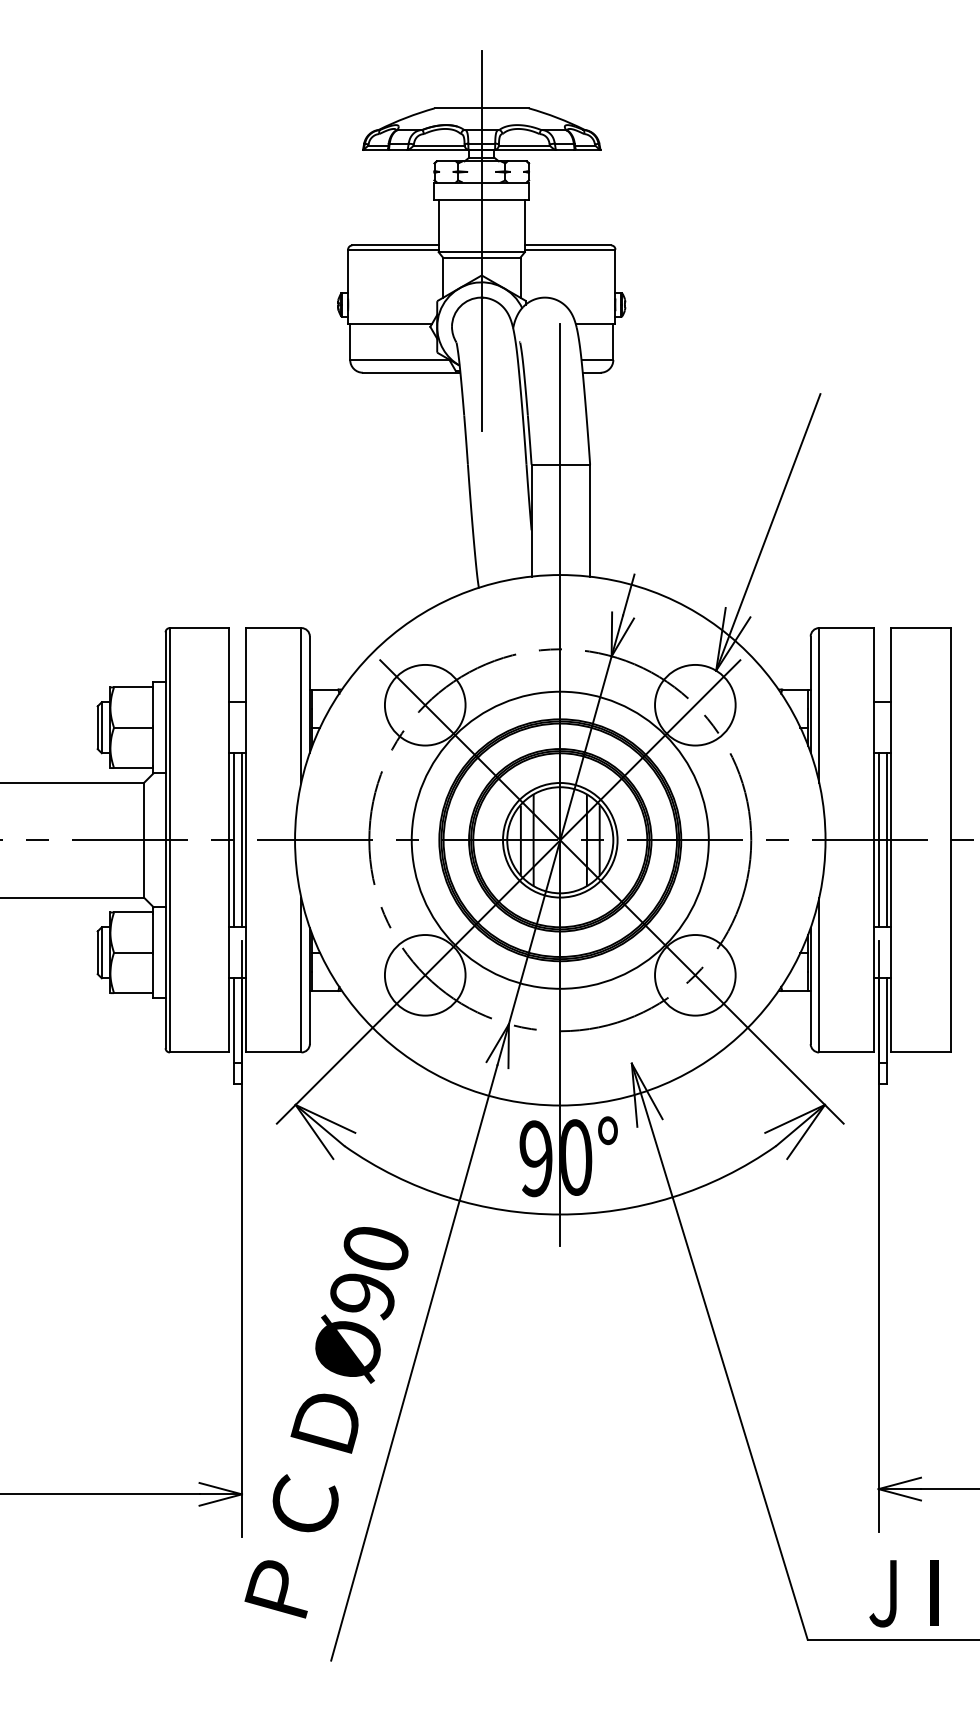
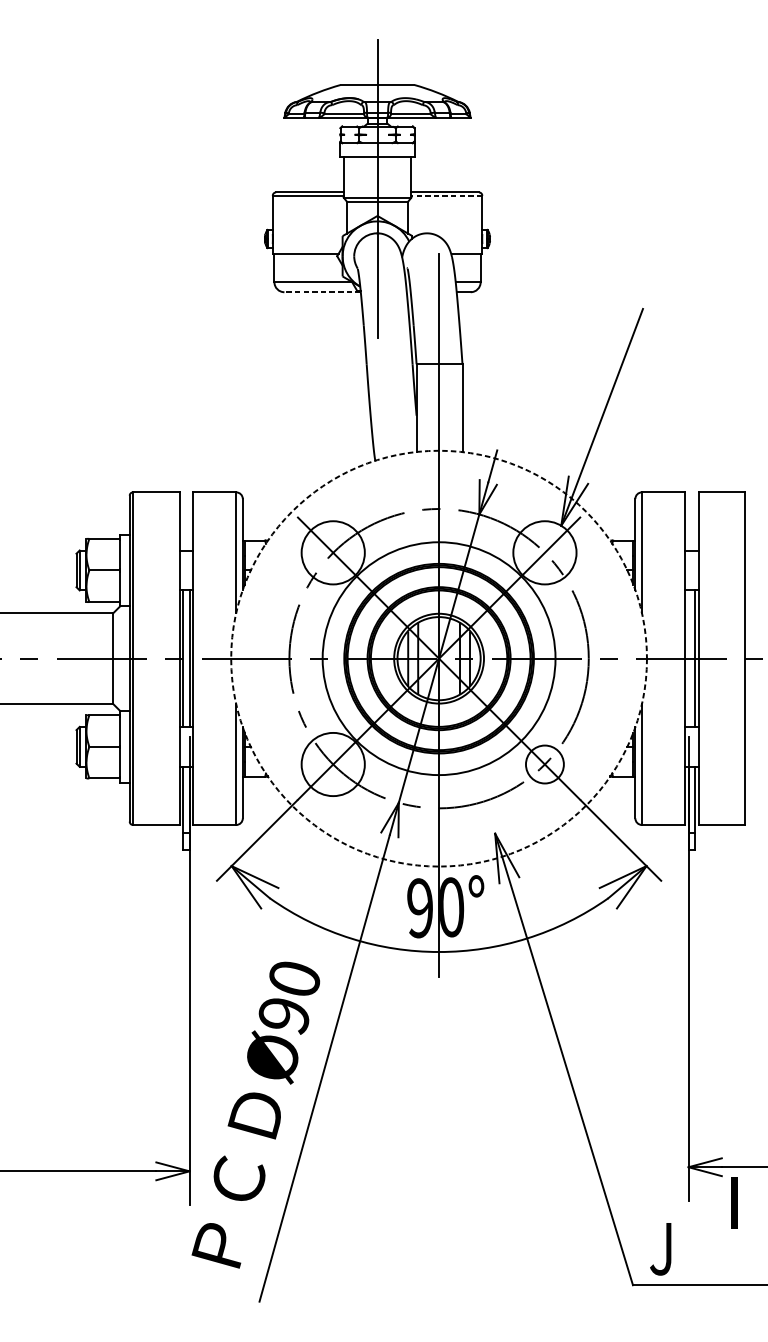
line: (569, 249) -> (446, 195), solid -> dashed
line: (411, 372) -> (322, 292), solid -> dashed
circle: (560, 840) -> (439, 658), solid -> dashed
line: (878, 840) -> (688, 658), removed
circle: (695, 975) -> (545, 764), size x0.6
text: (934, 1592) -> (733, 1202), moved
text: (882, 1593) -> (660, 1249), moved

